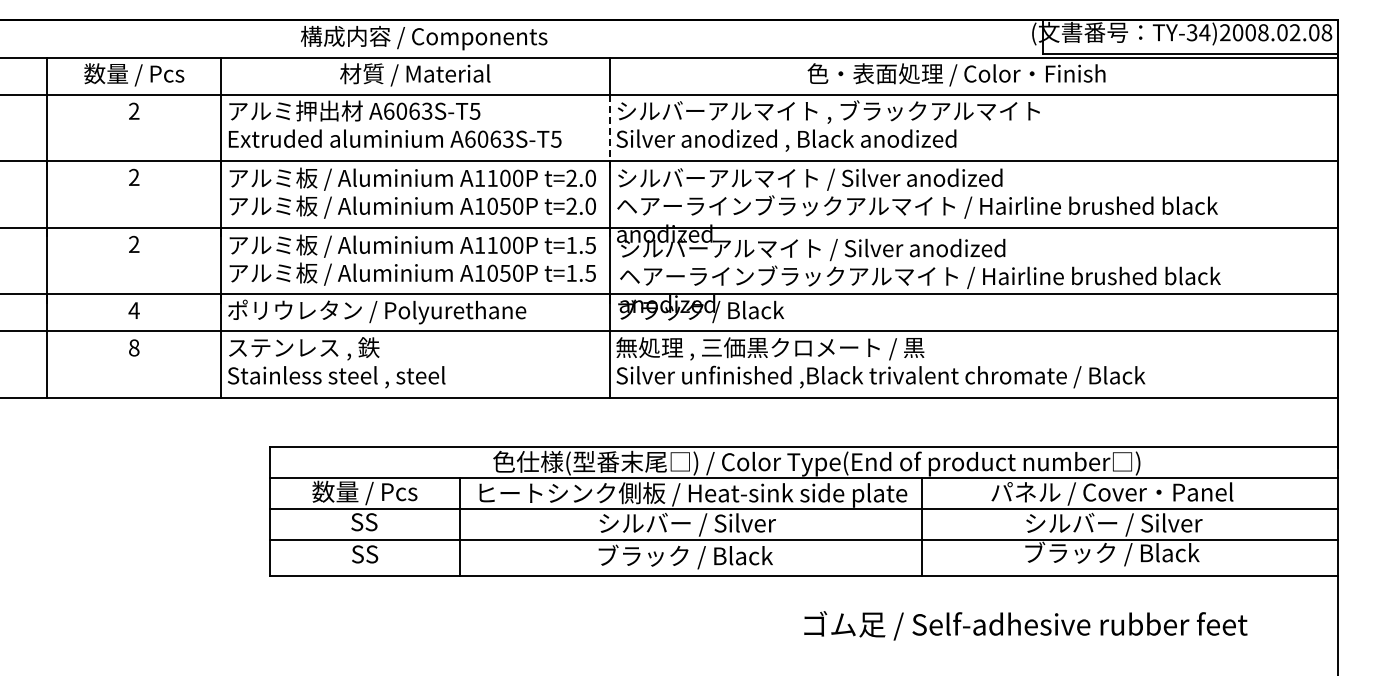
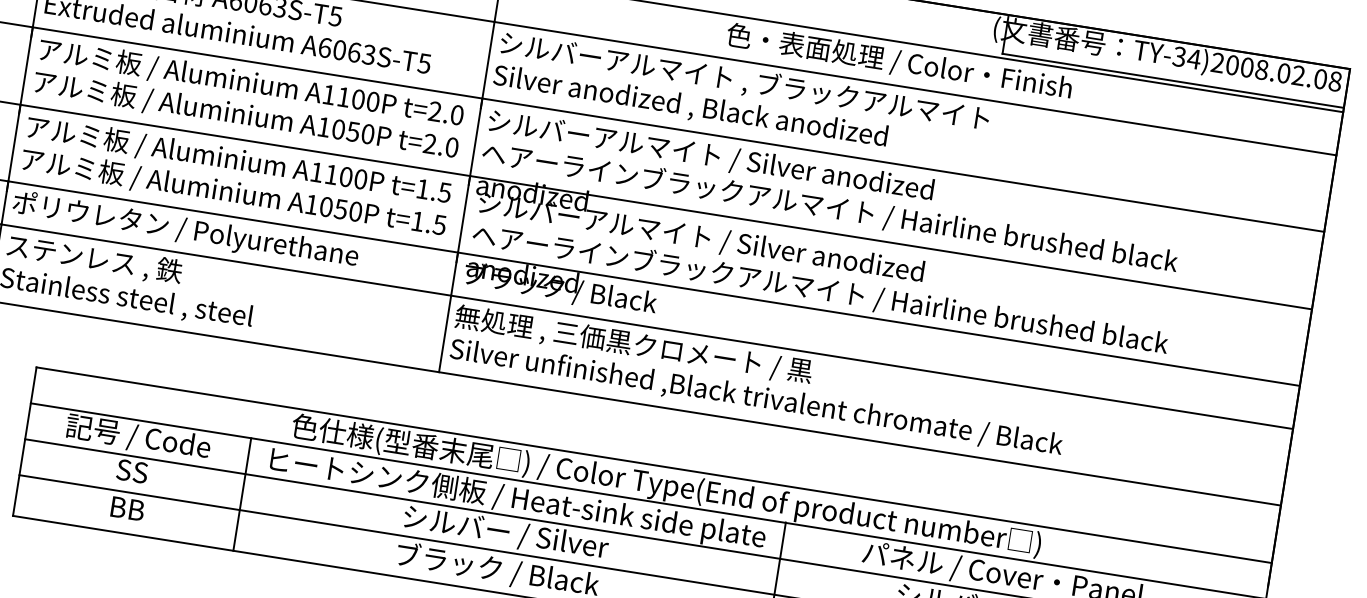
line: (609, 132) -> (487, 65), dashed -> solid
text: (364, 492) -> (137, 437), 数量 / Pcs -> 記号 / Code
text: (365, 554) -> (127, 508), SS -> BB

